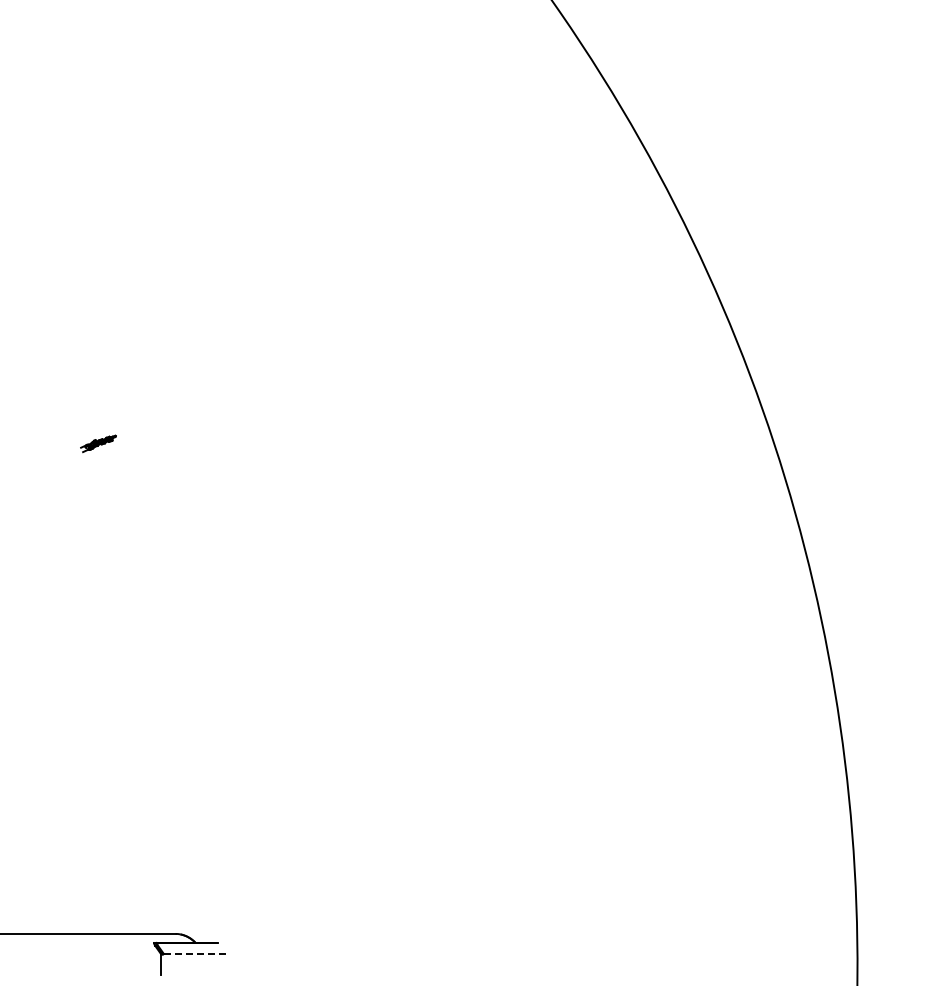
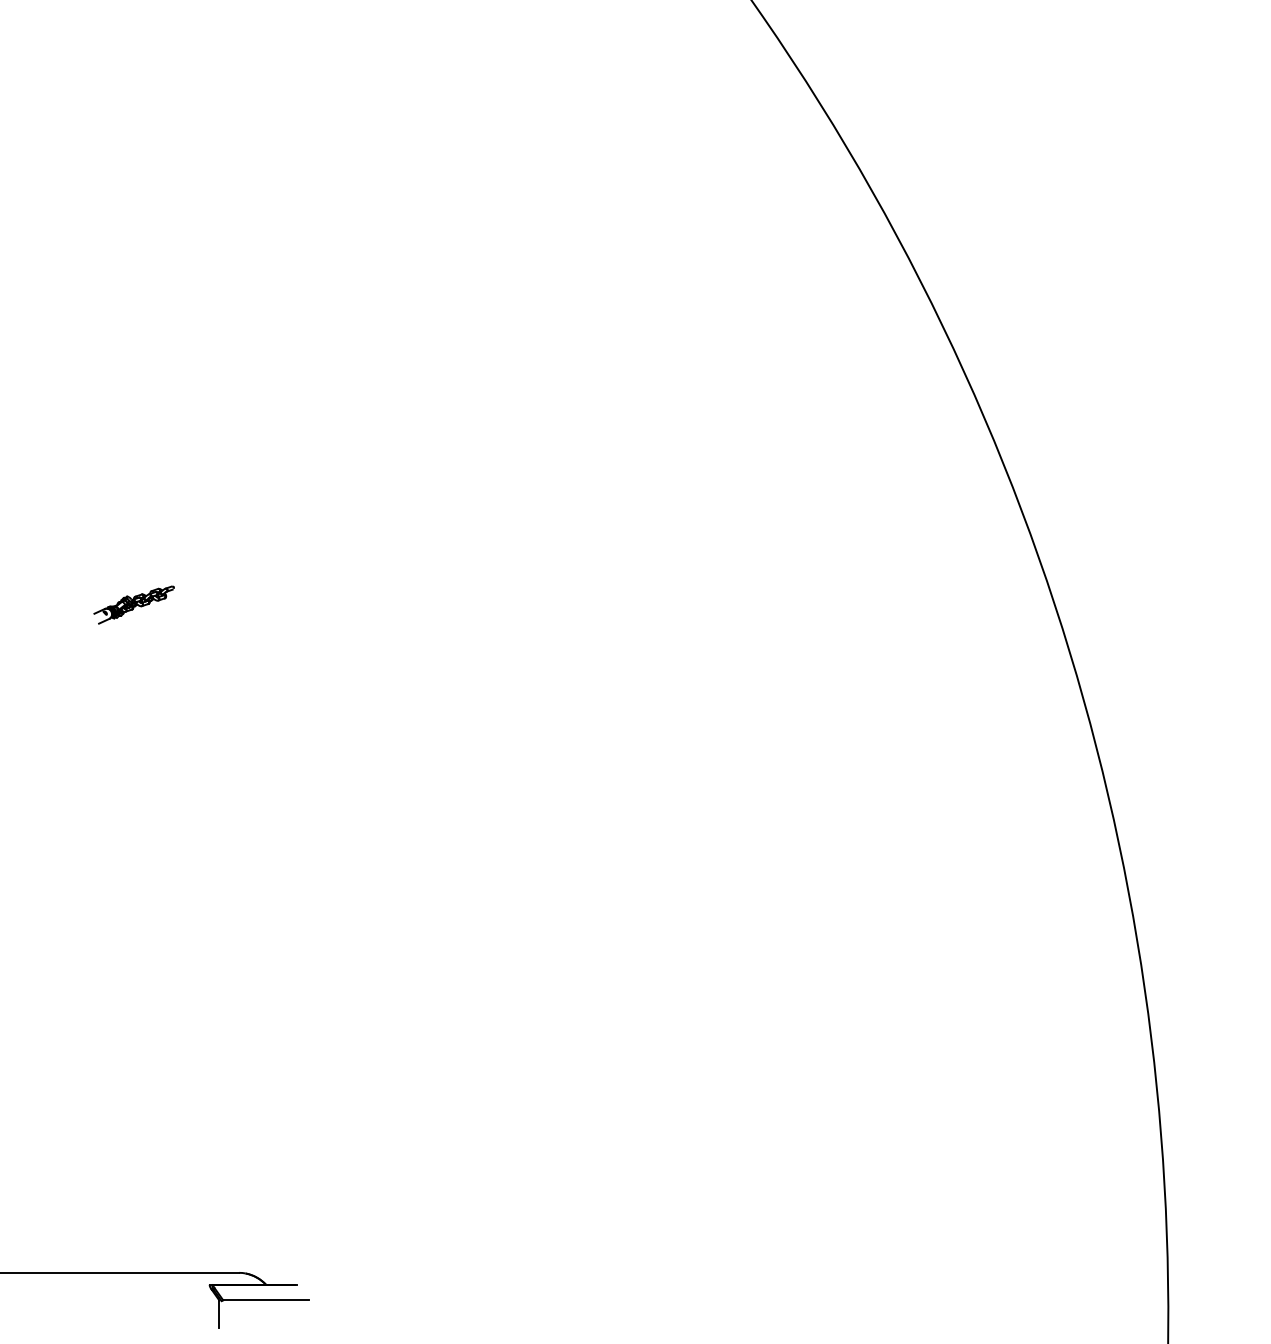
part: (98, 443) -> (134, 604), size x1.67
line: (195, 954) -> (266, 1300), dashed -> solid

